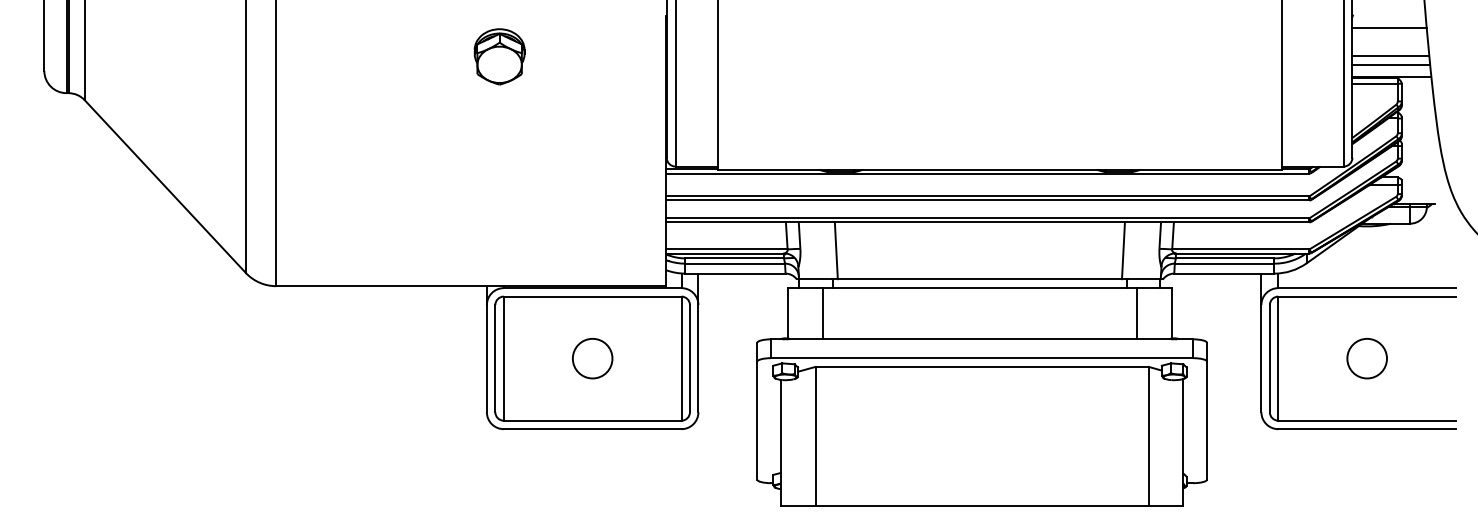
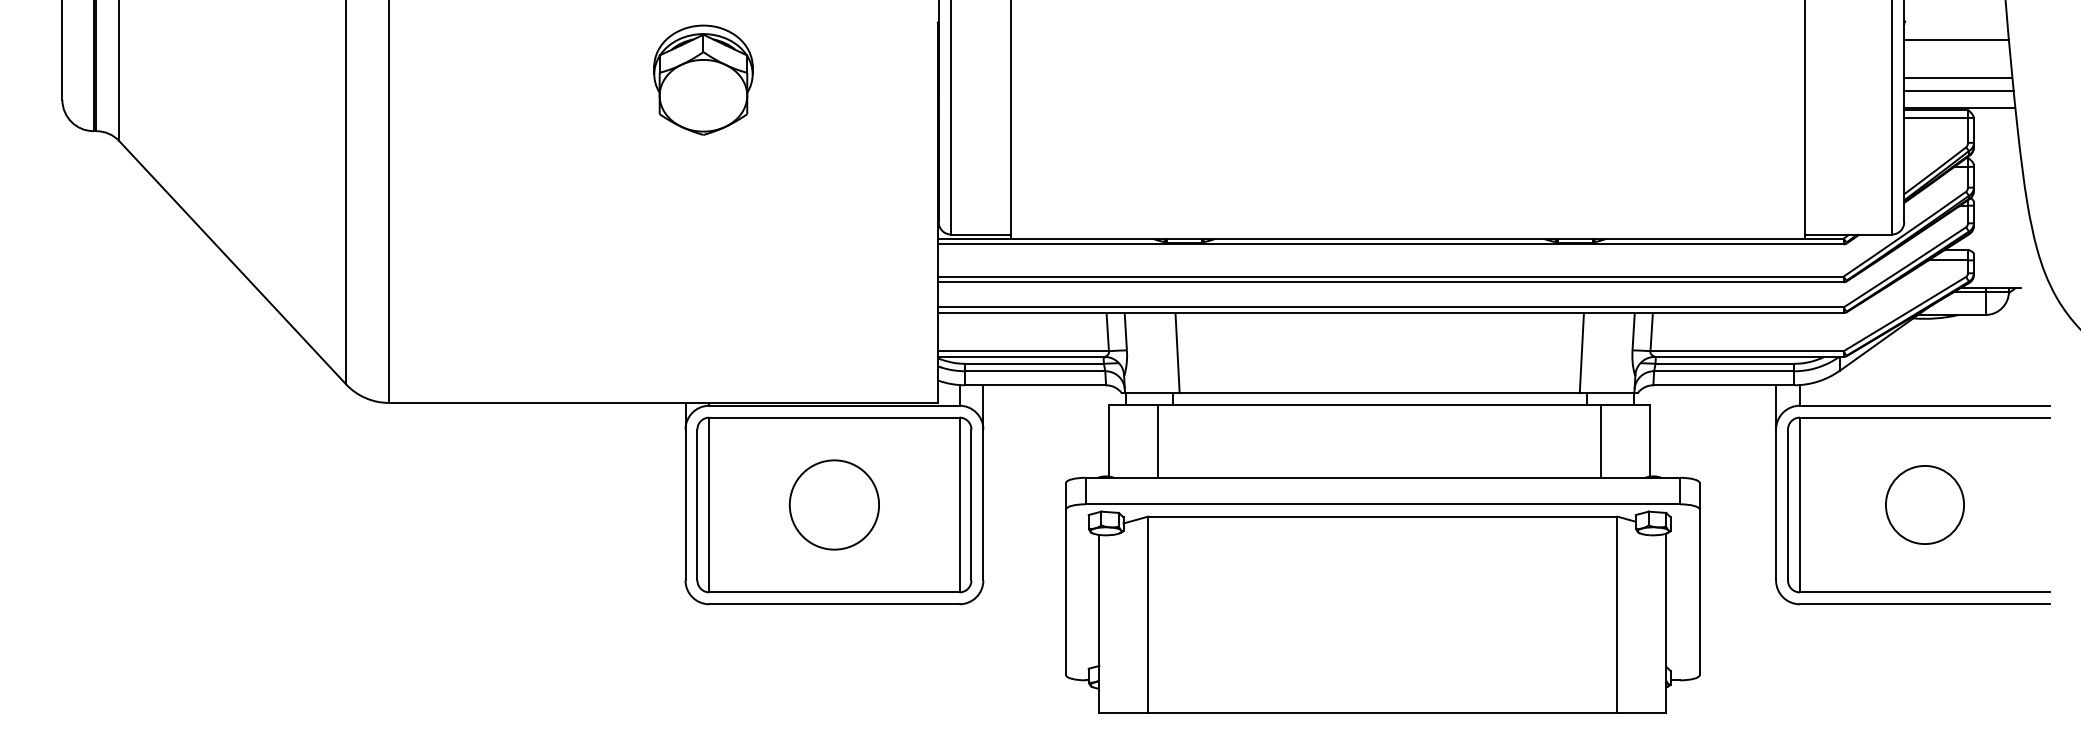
part: (499, 56) -> (703, 79), size x1.4
circle: (592, 358) -> (834, 504), size x1.6
circle: (1366, 358) -> (1924, 504), size x1.4

